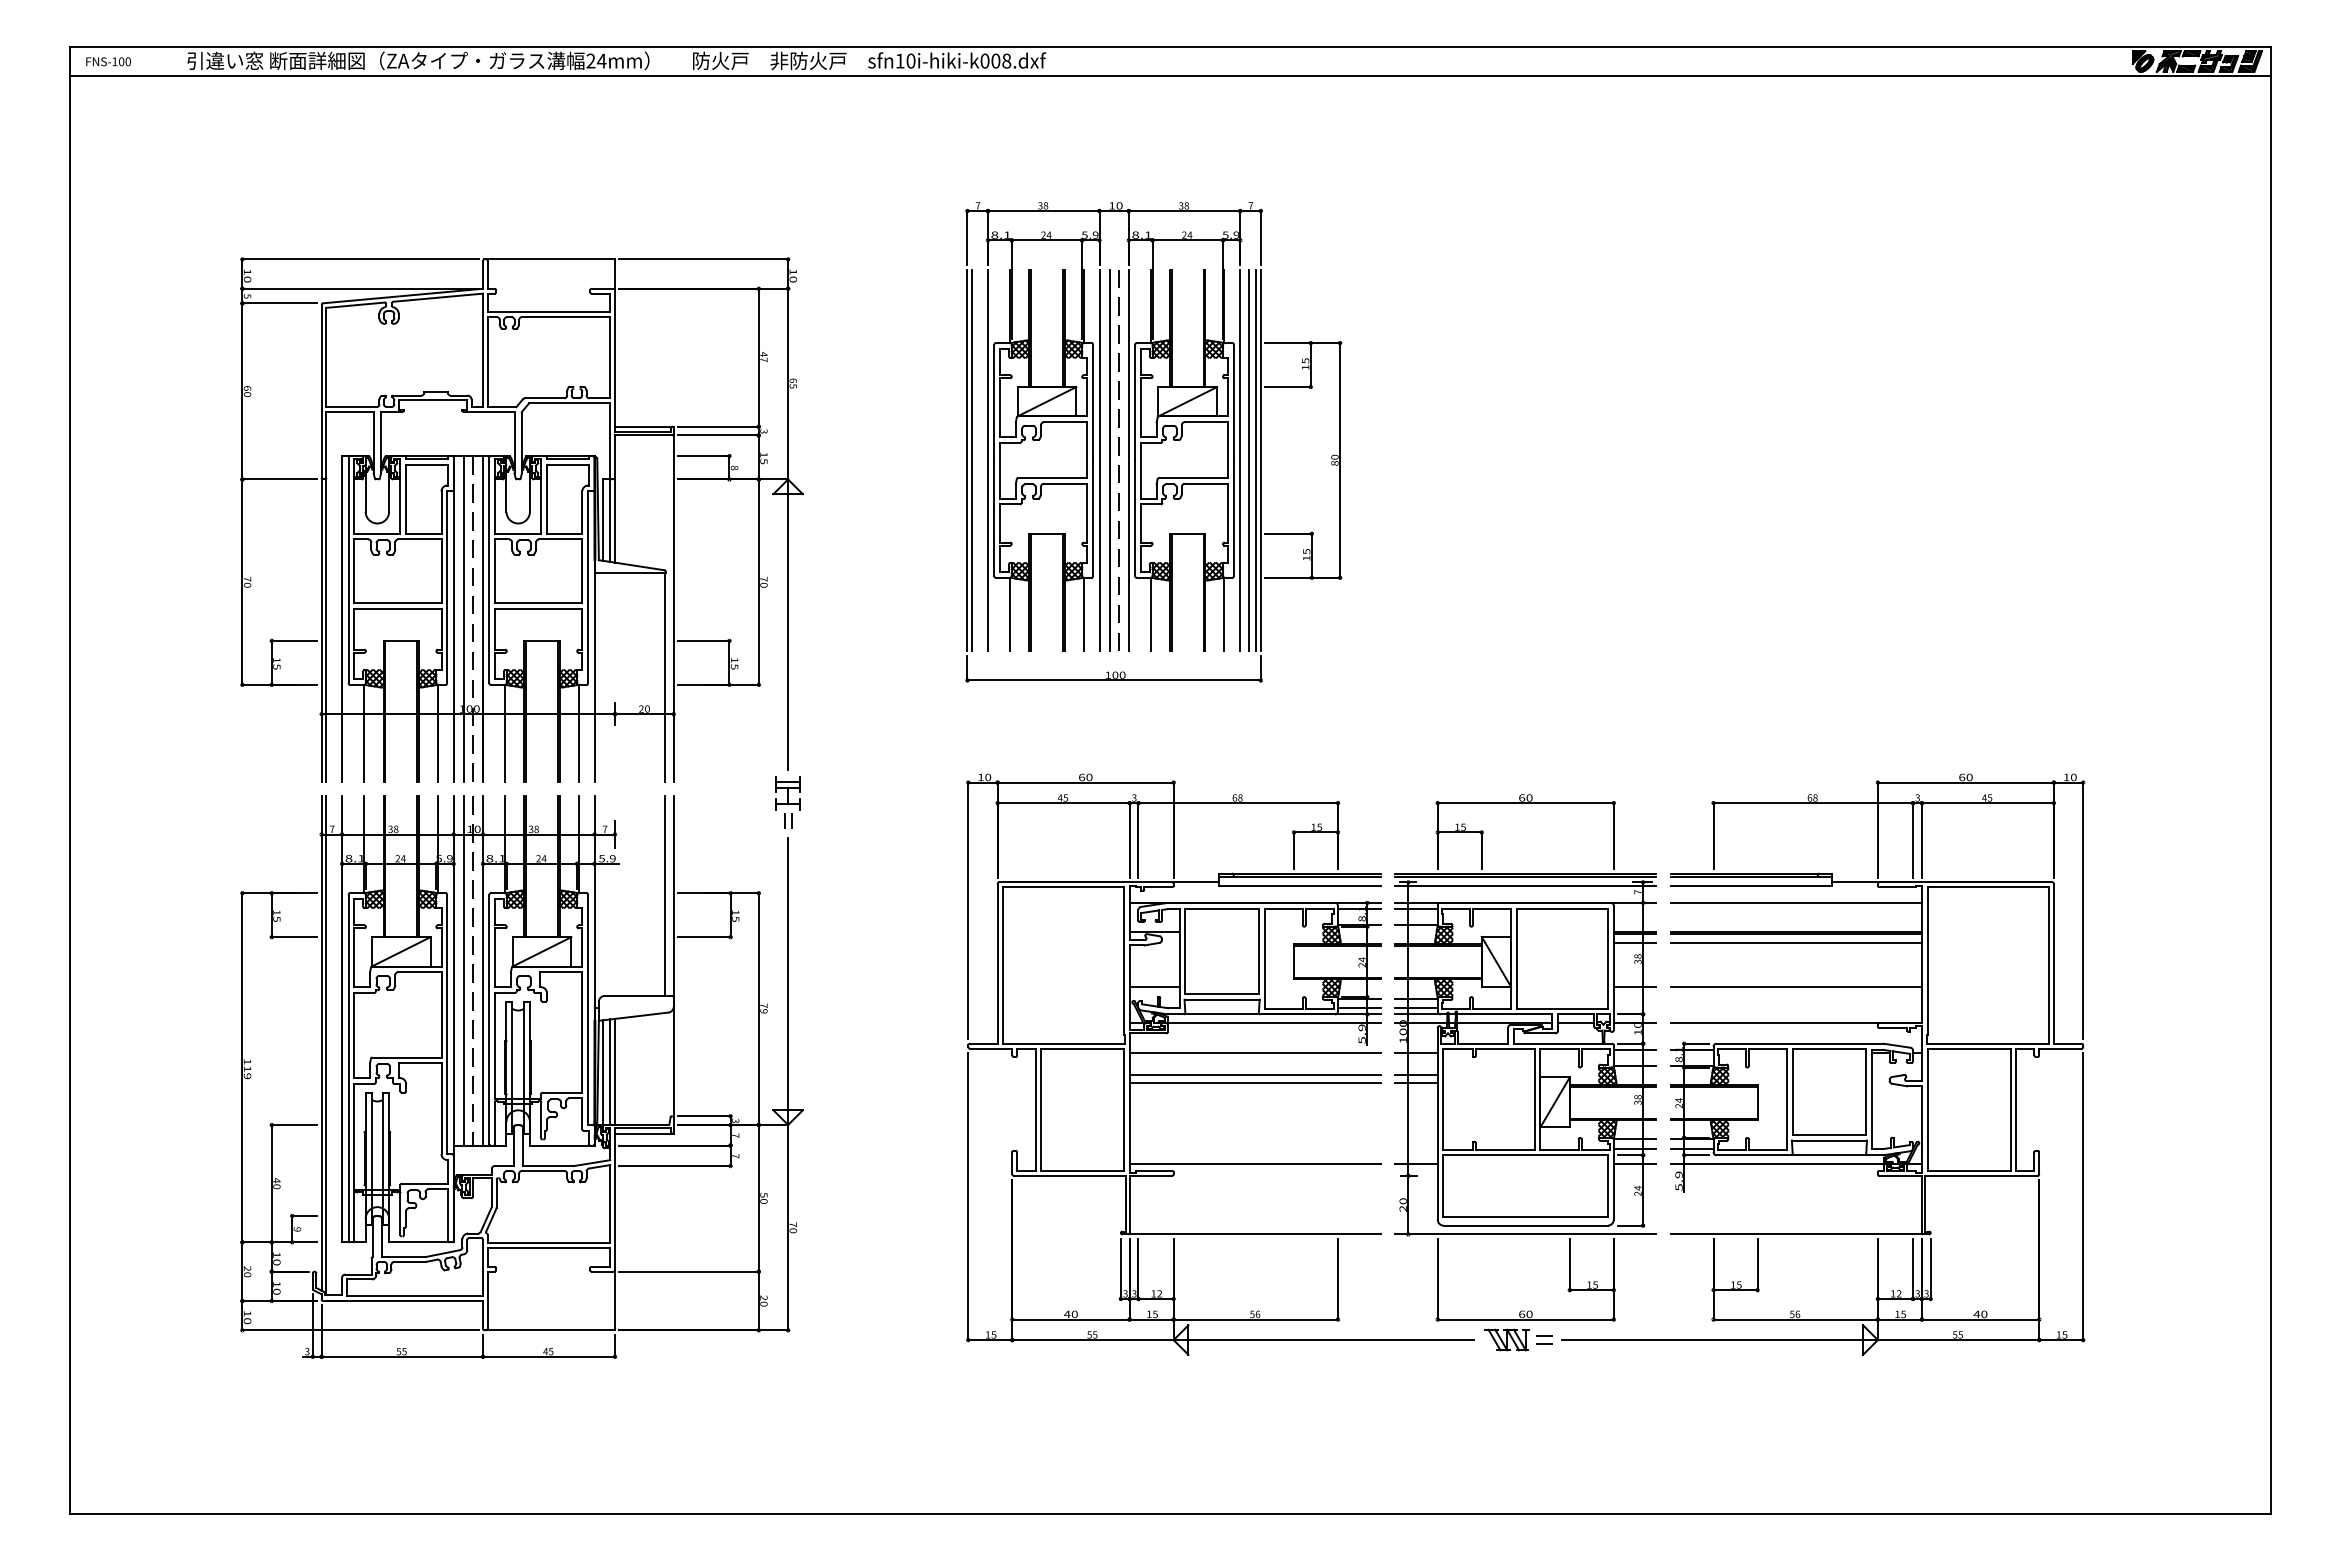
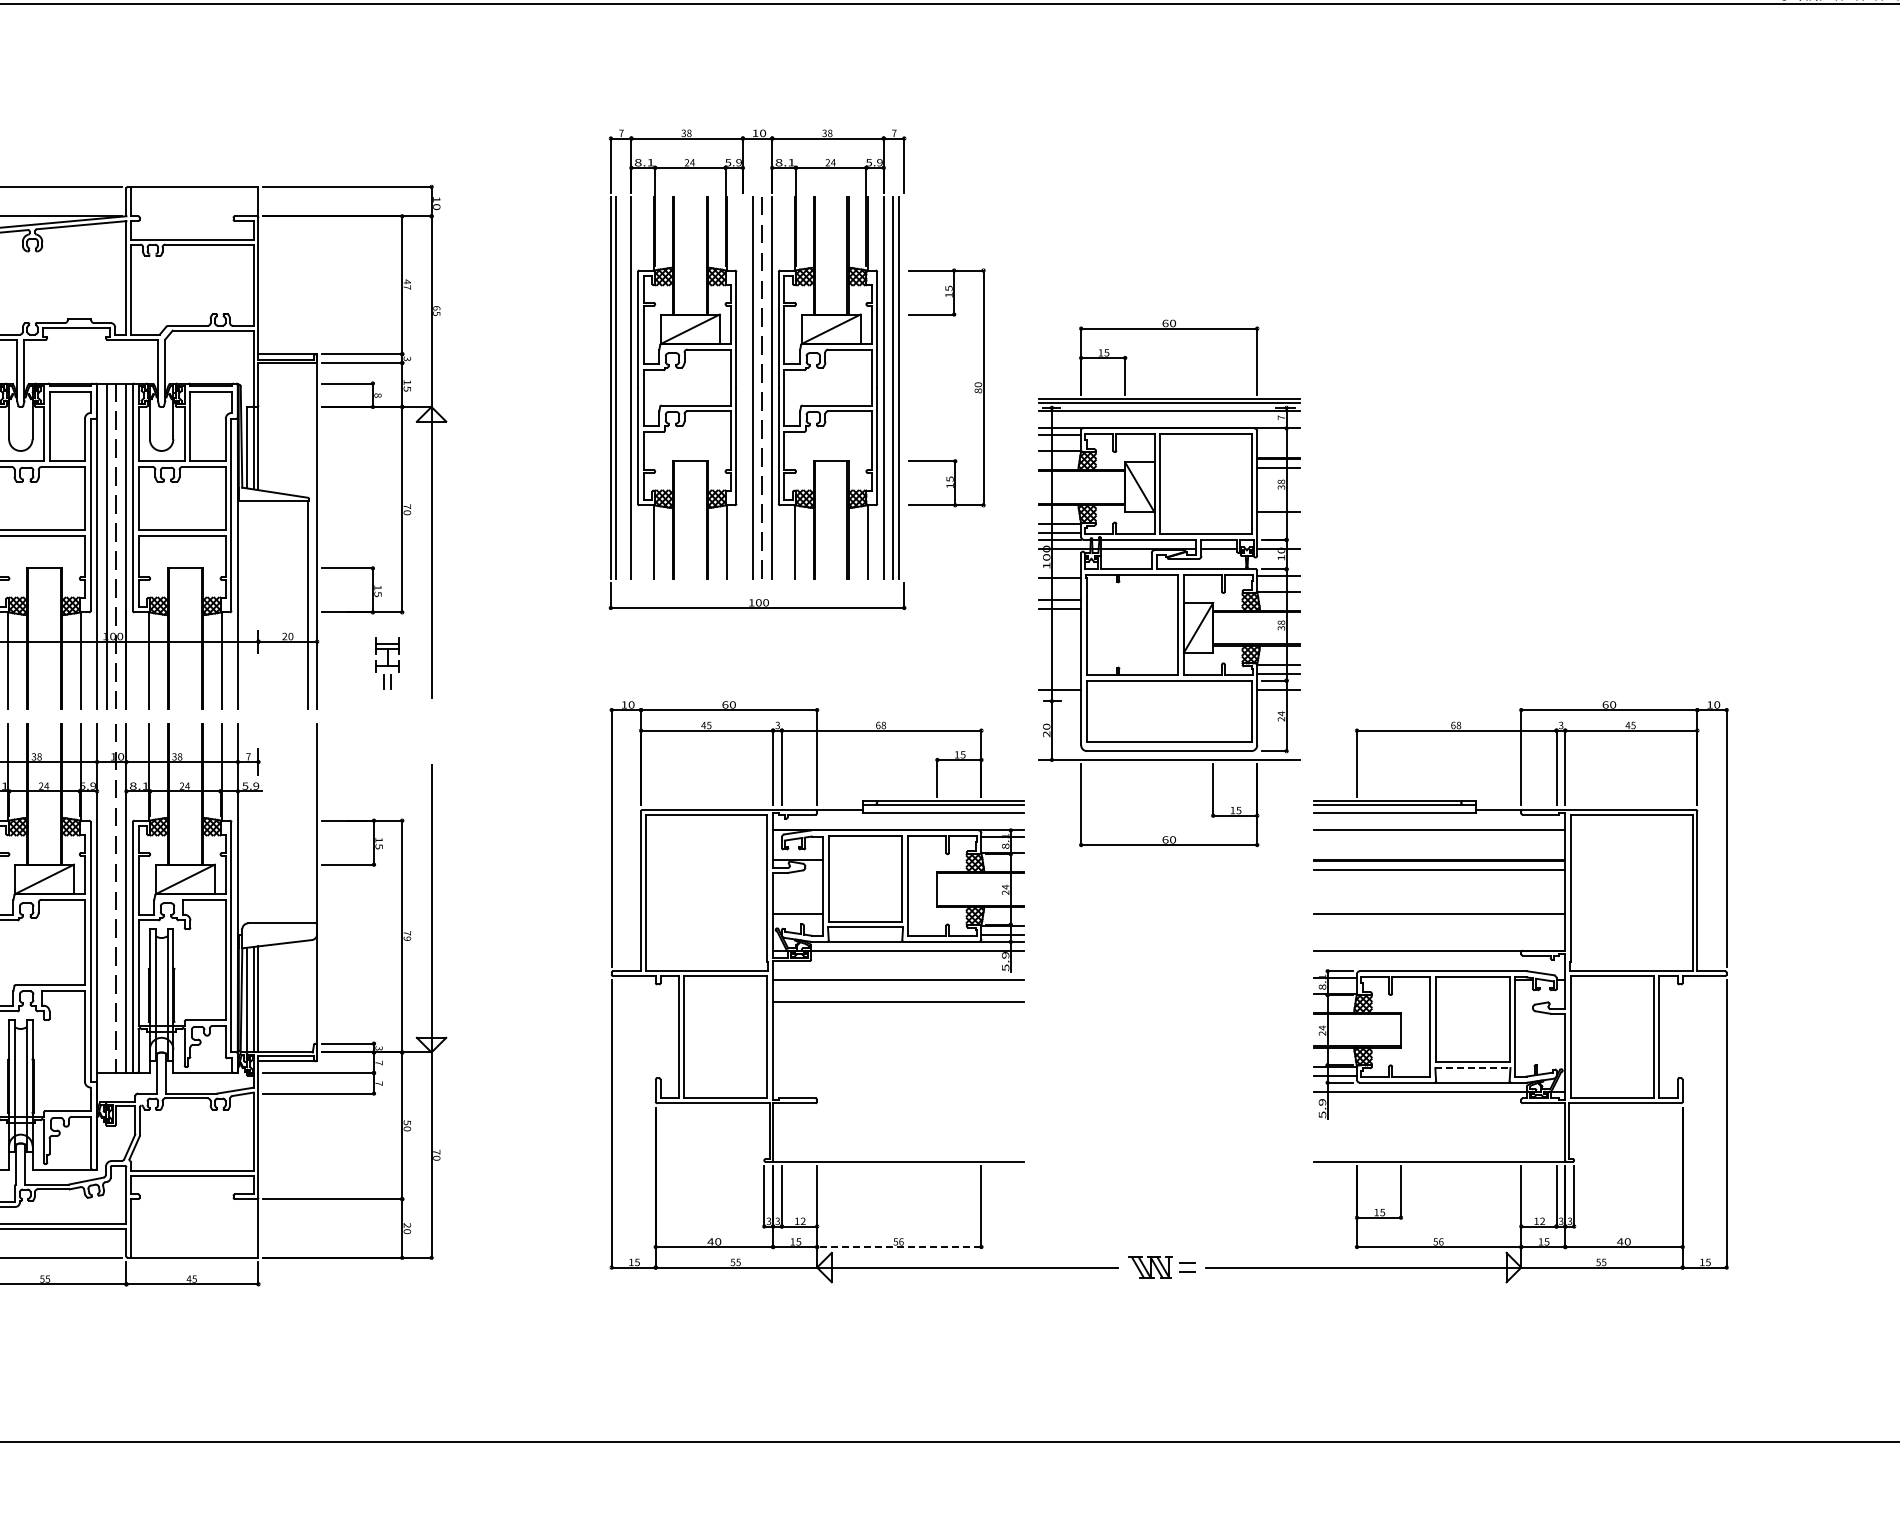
line: (1099, 460) -> (742, 388), removed
line: (1260, 460) -> (903, 388), removed
part: (787, 802) -> (386, 664), moved
line: (664, 895) -> (307, 823), removed
line: (463, 970) -> (106, 898), removed
part: (1525, 1057) -> (1168, 583), moved
line: (1254, 1083) -> (897, 1011), removed
line: (1829, 1140) -> (1472, 1068), solid -> dashed
line: (1254, 1164) -> (897, 1092), removed
line: (1255, 1319) -> (898, 1247), solid -> dashed

